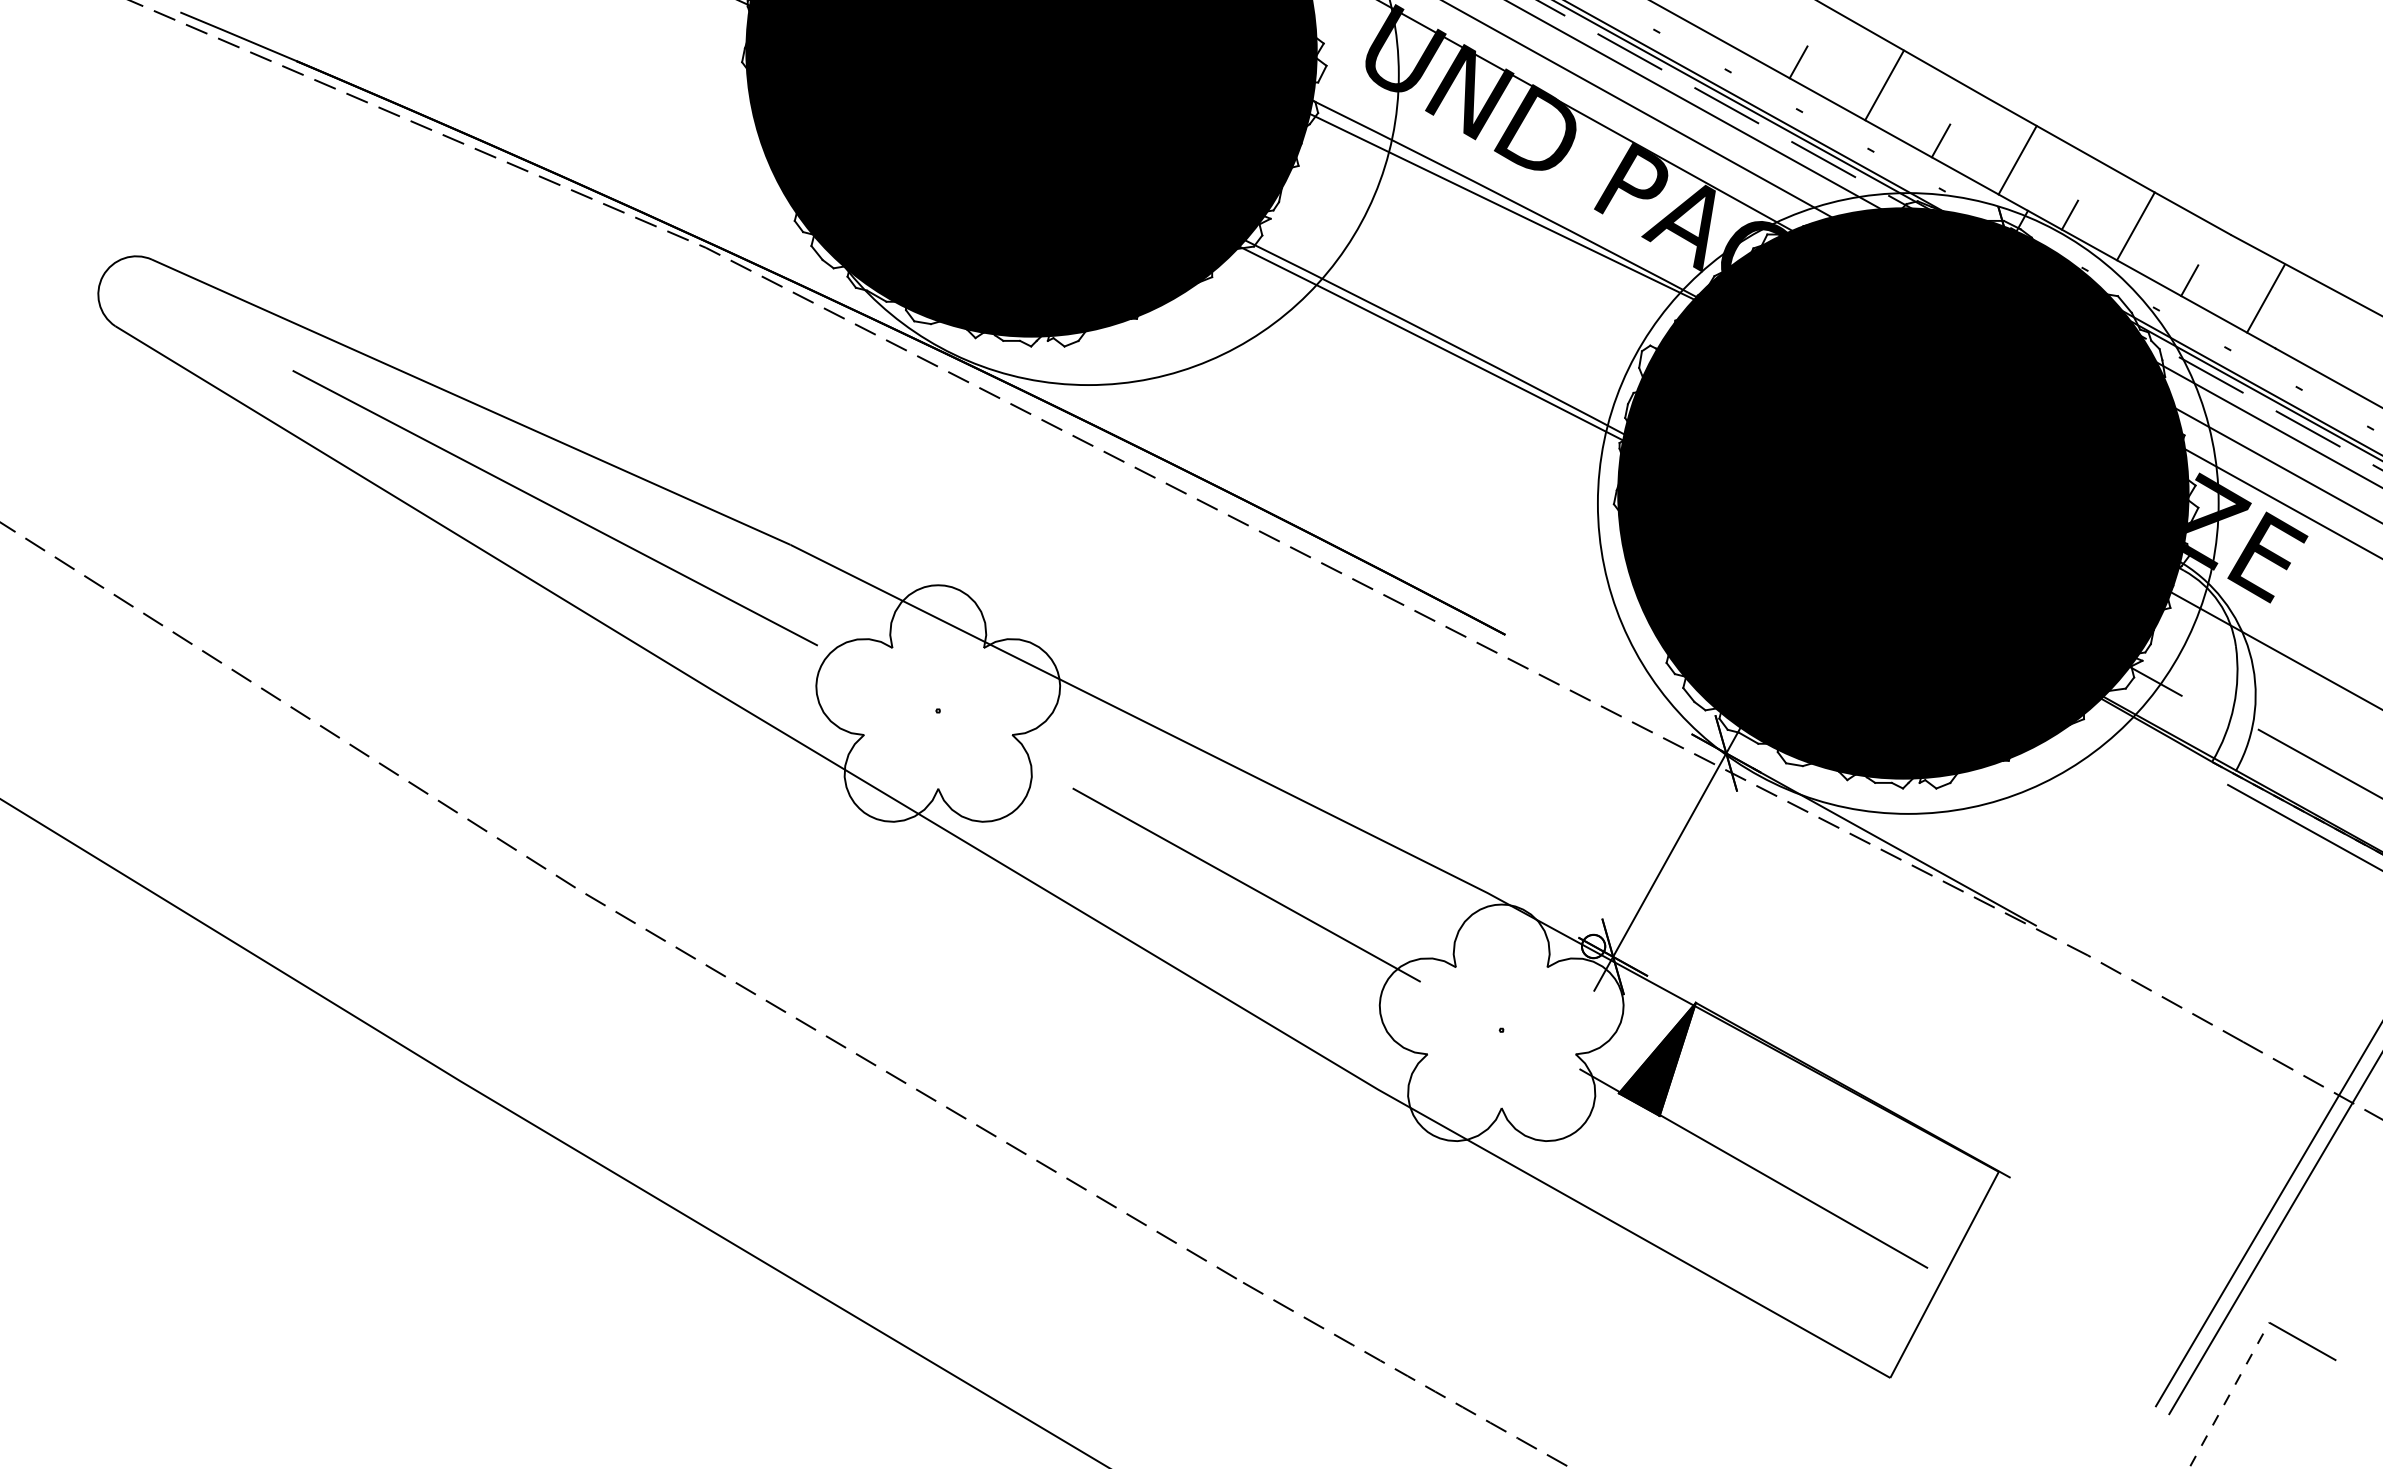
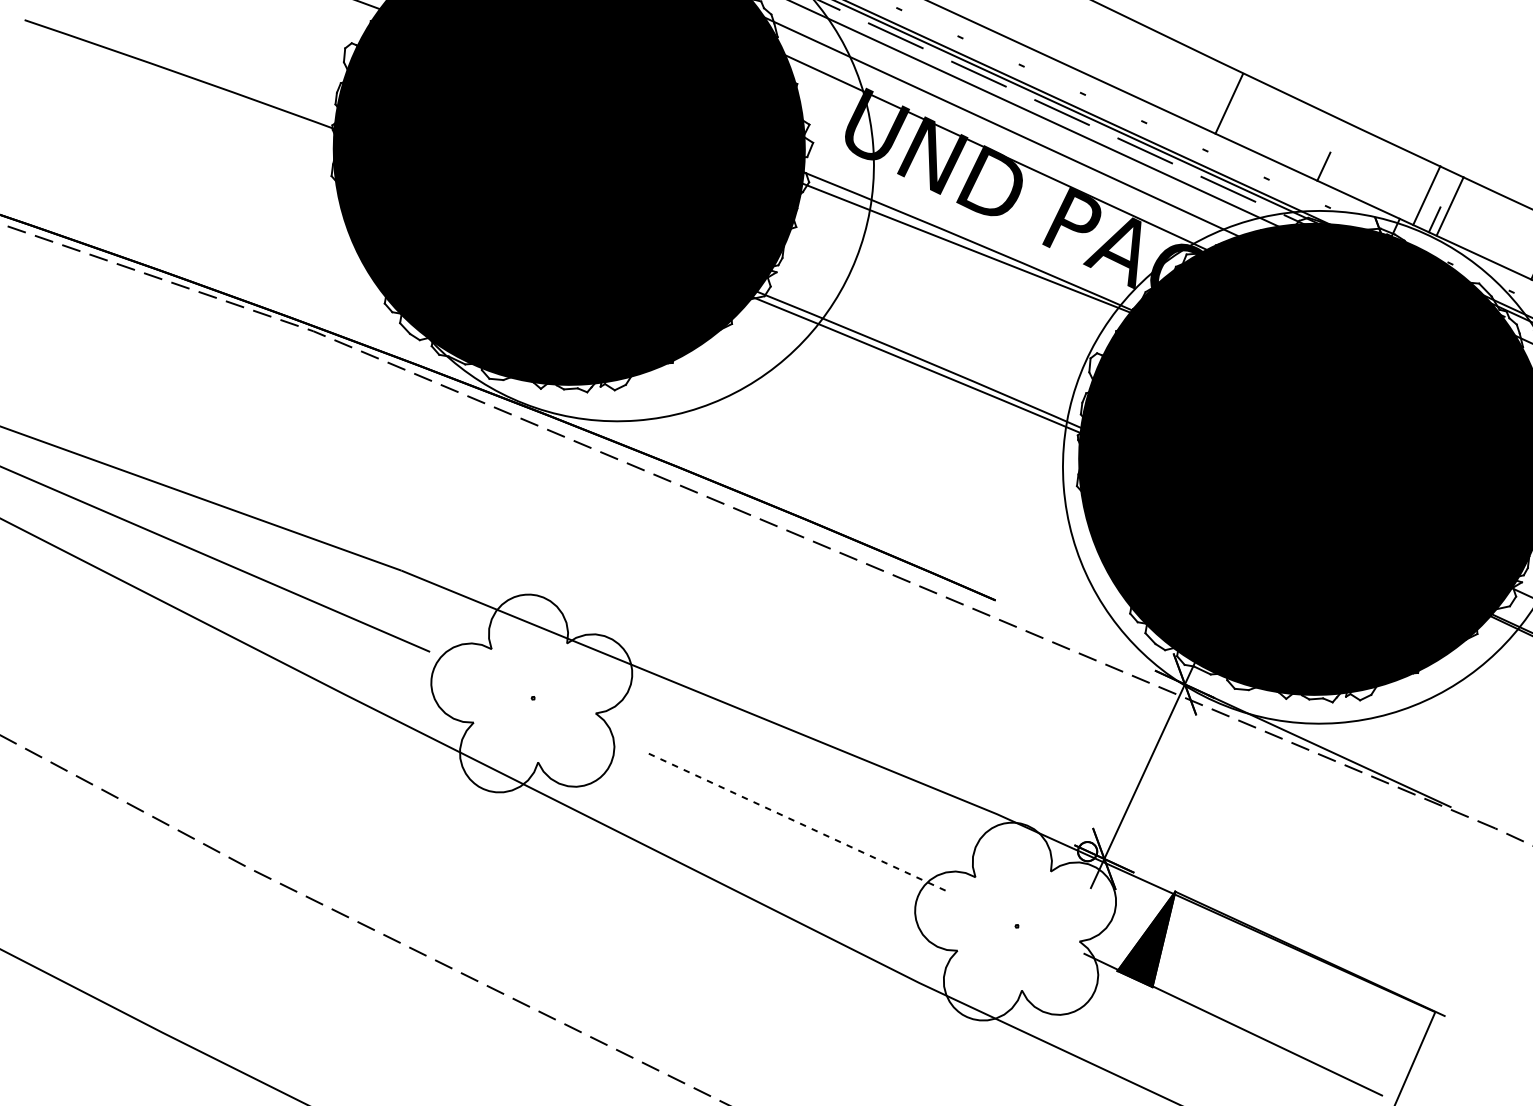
line: (1798, 62) -> (1201, 110), removed
line: (1884, 85) -> (1229, 103), moved
line: (2017, 160) -> (1426, 195), moved
line: (2135, 226) -> (1449, 206), moved
line: (1247, 885) -> (798, 822), solid -> dashed

